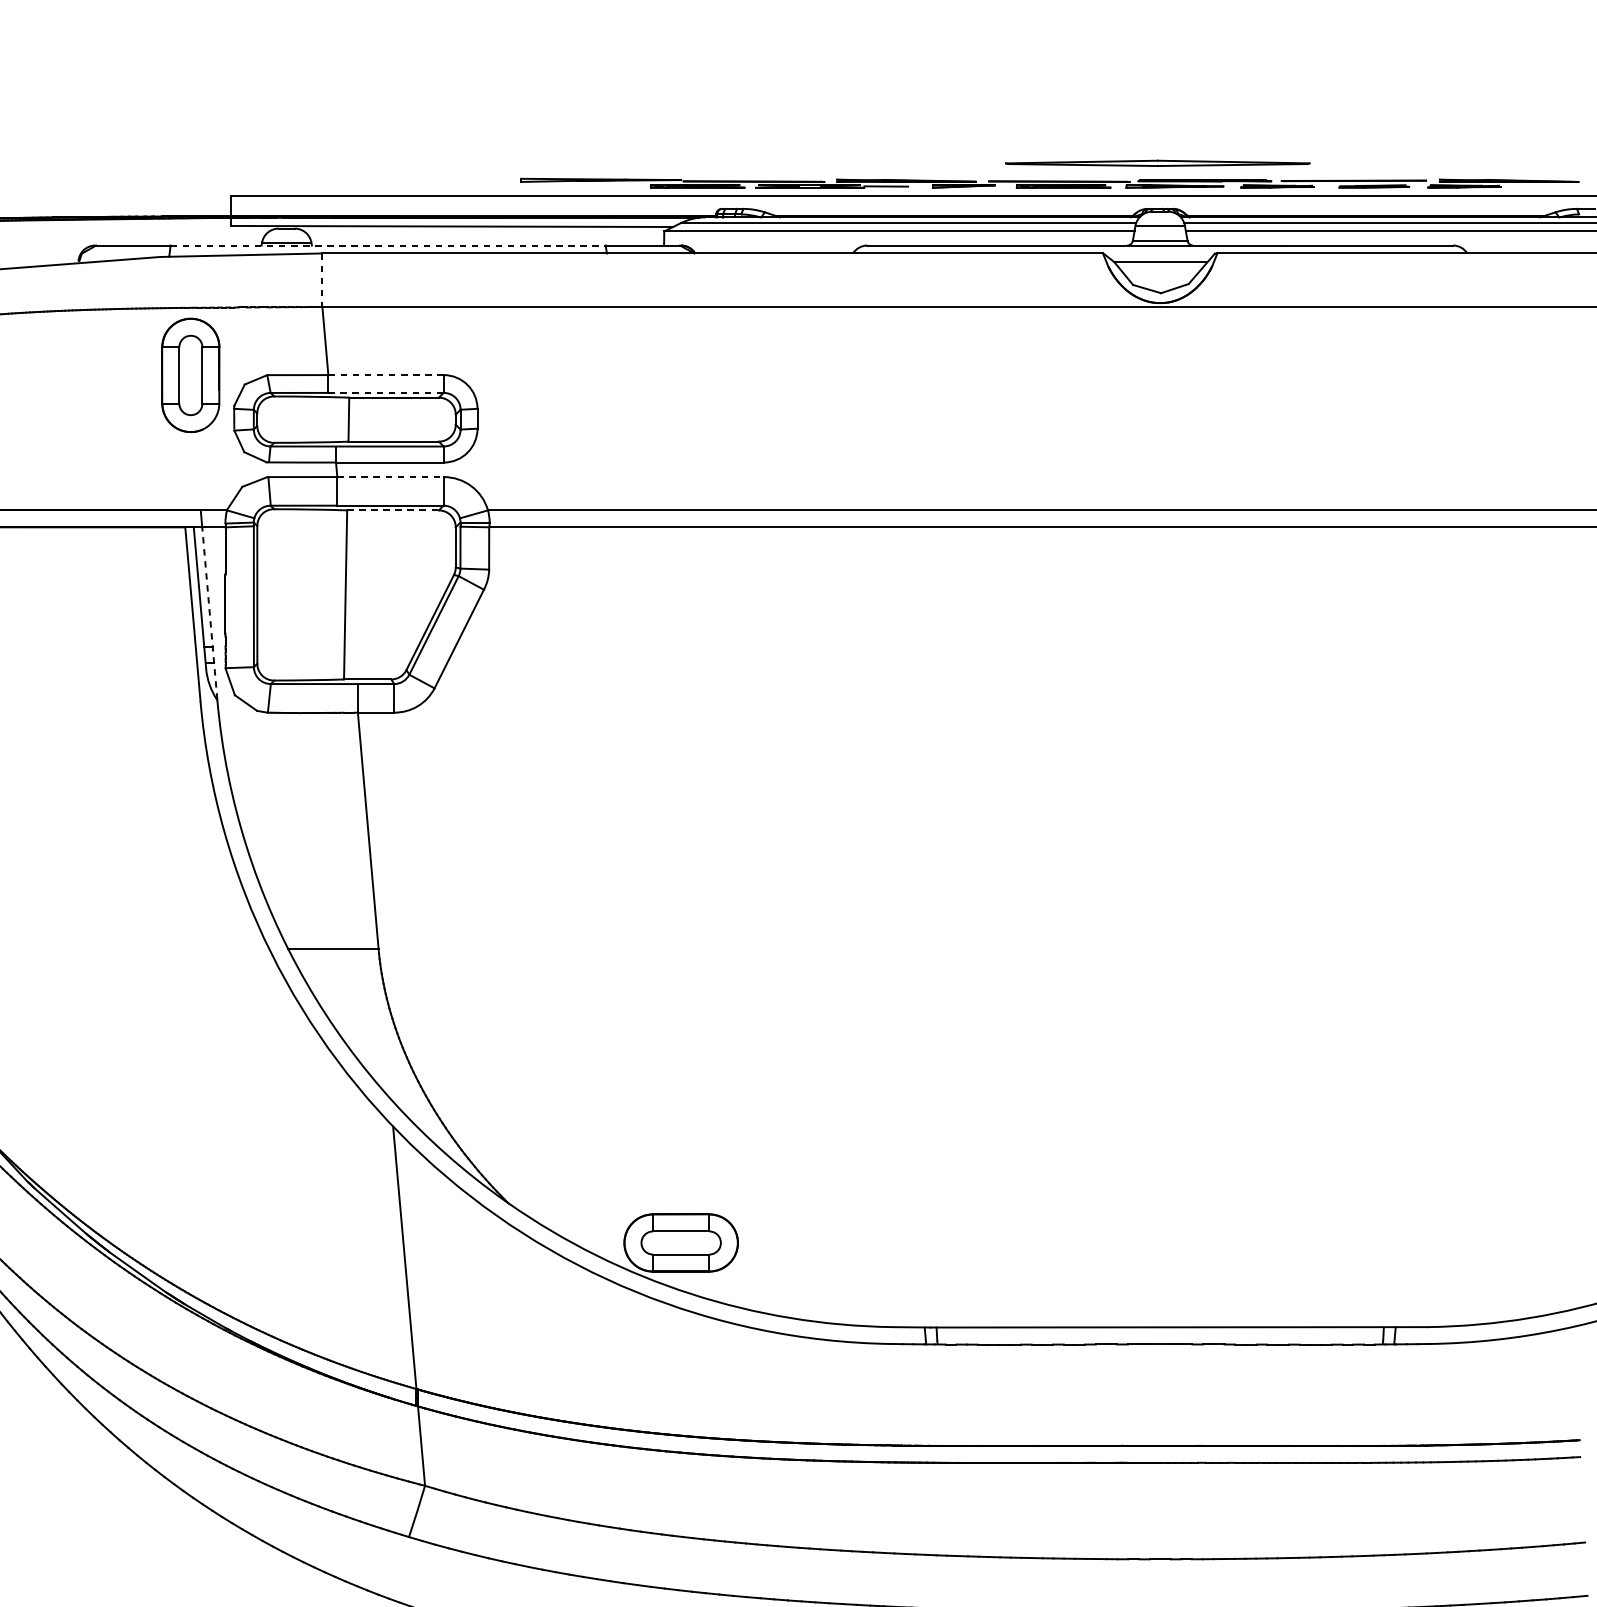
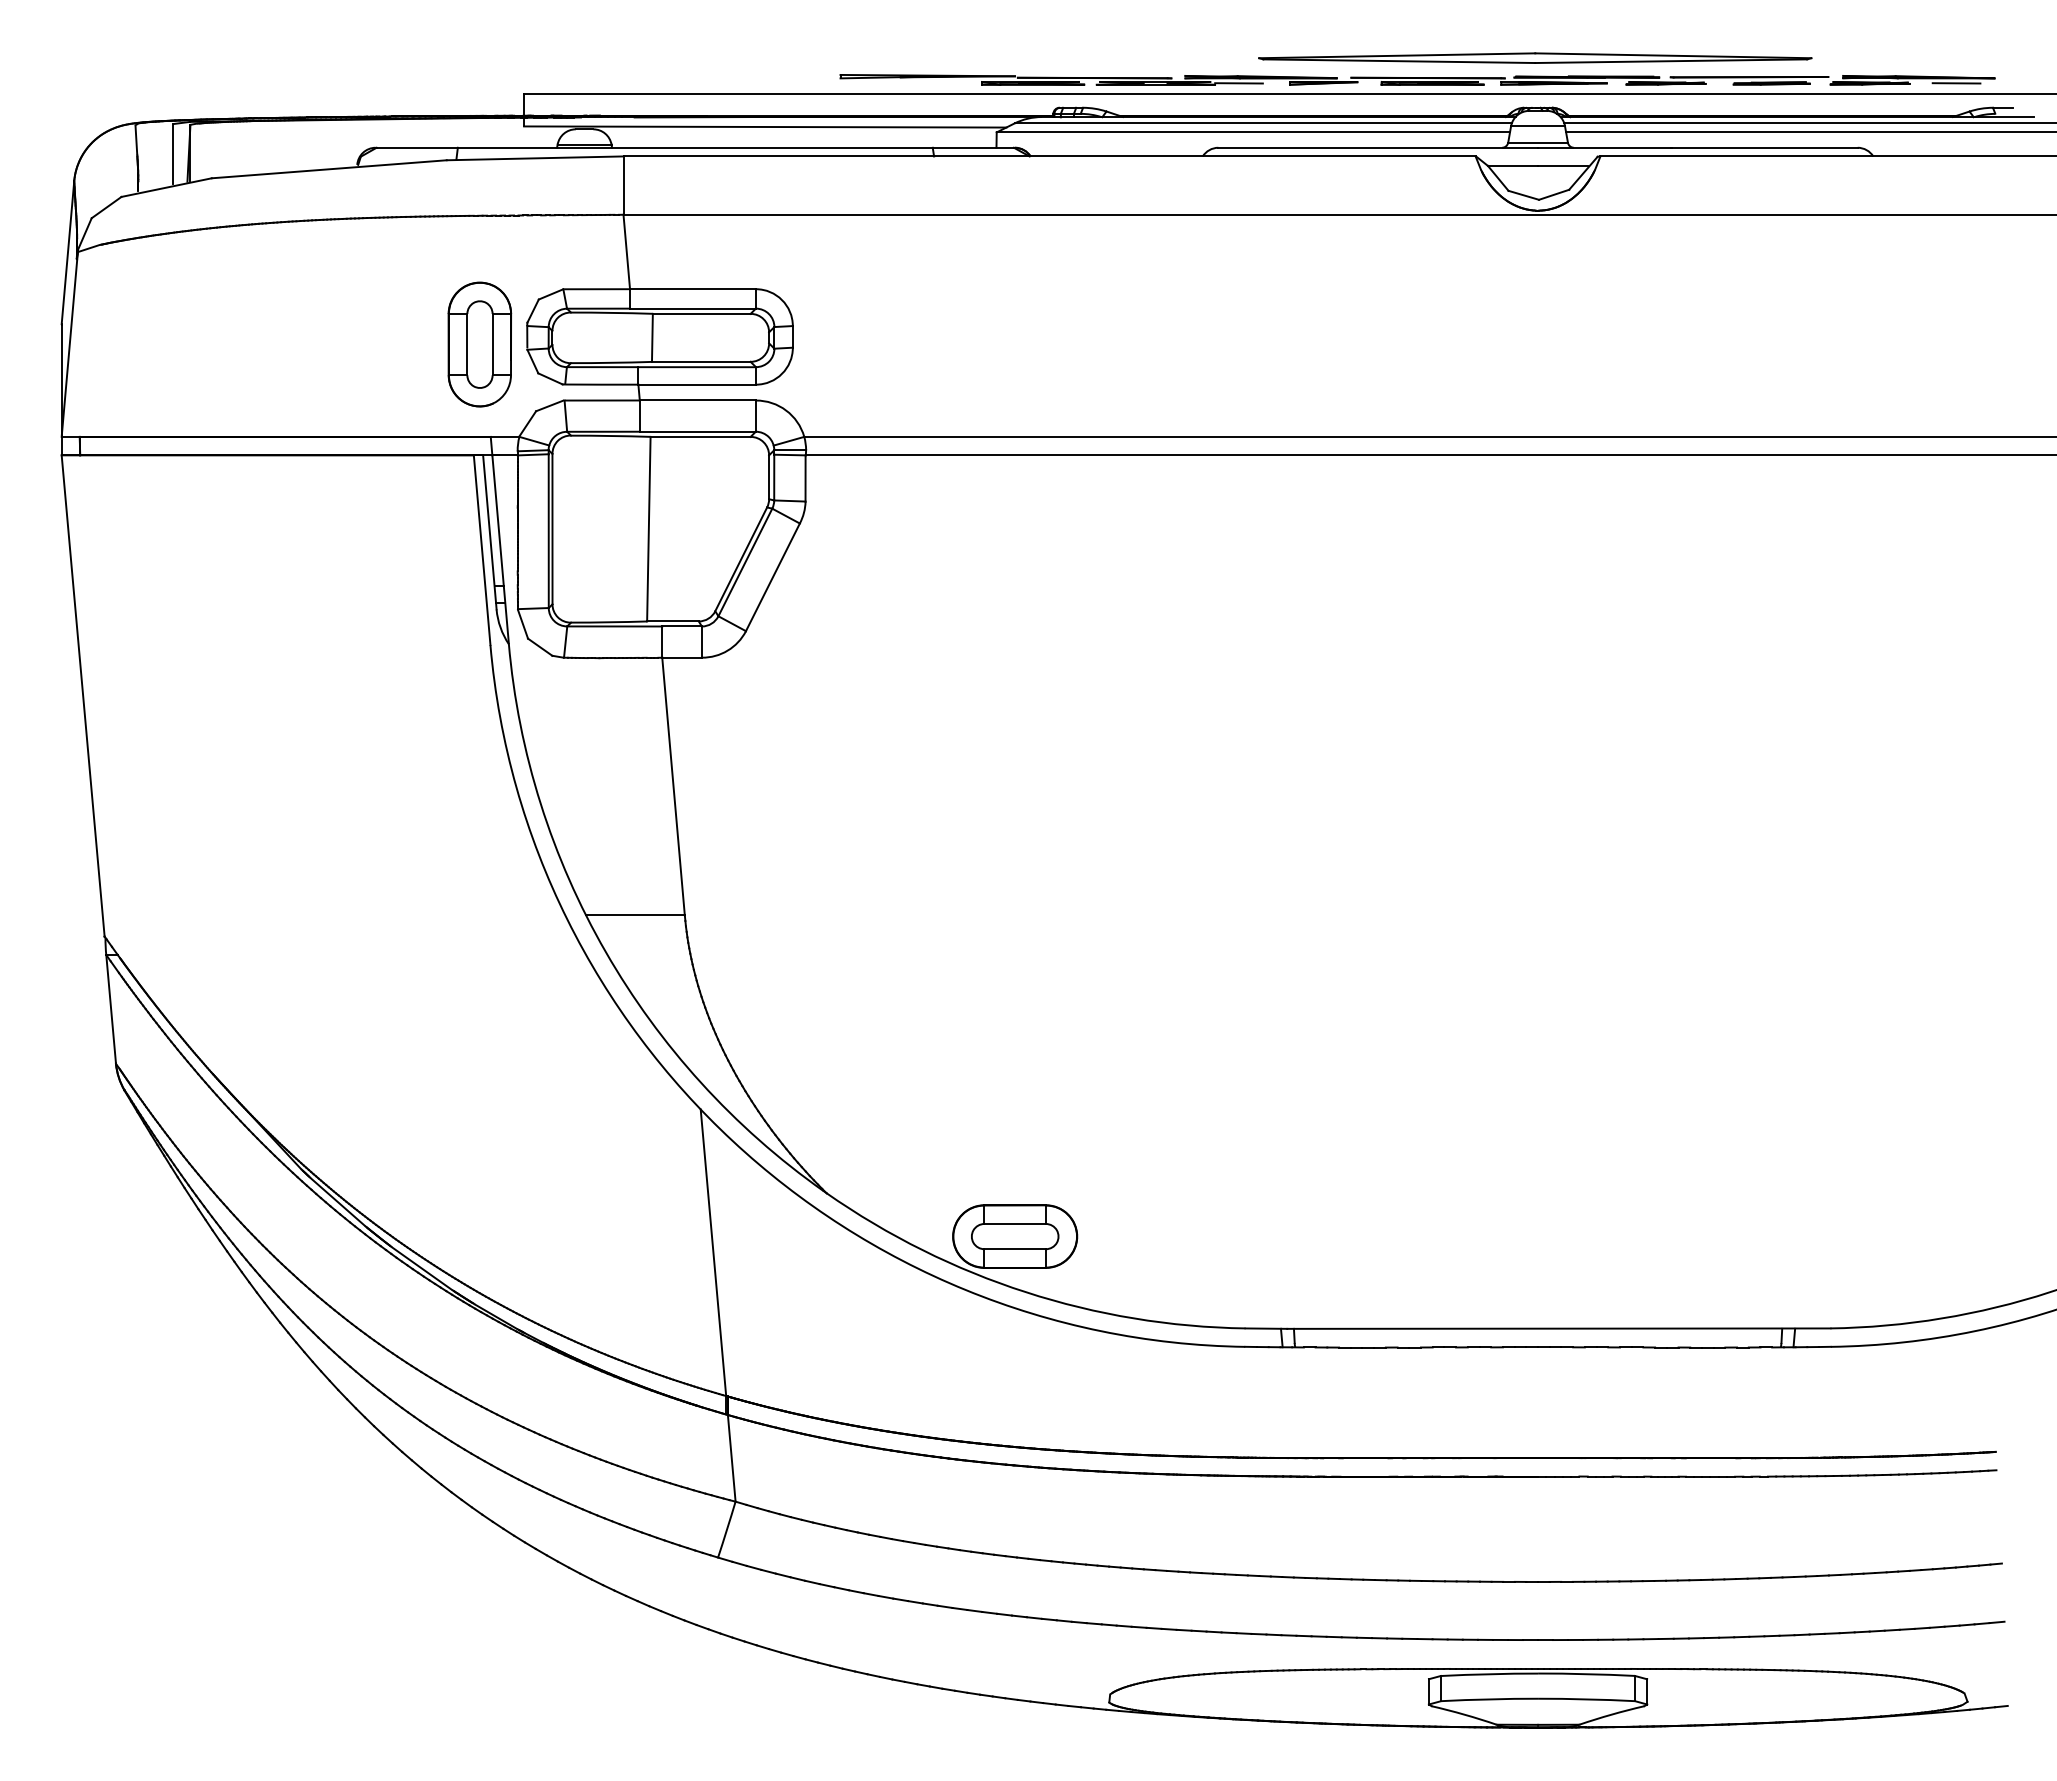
part: (1157, 162) -> (1535, 57), size x1.67
line: (1543, 186) -> (1956, 83), added
line: (388, 245) -> (695, 147), dashed -> solid
line: (322, 281) -> (623, 186), dashed -> solid
part: (190, 375) -> (479, 344), moved
line: (385, 375) -> (692, 289), dashed -> solid
line: (385, 392) -> (692, 308), dashed -> solid
line: (391, 477) -> (698, 400), dashed -> solid
line: (393, 510) -> (701, 436), dashed -> solid
line: (209, 612) -> (500, 548), dashed -> solid

